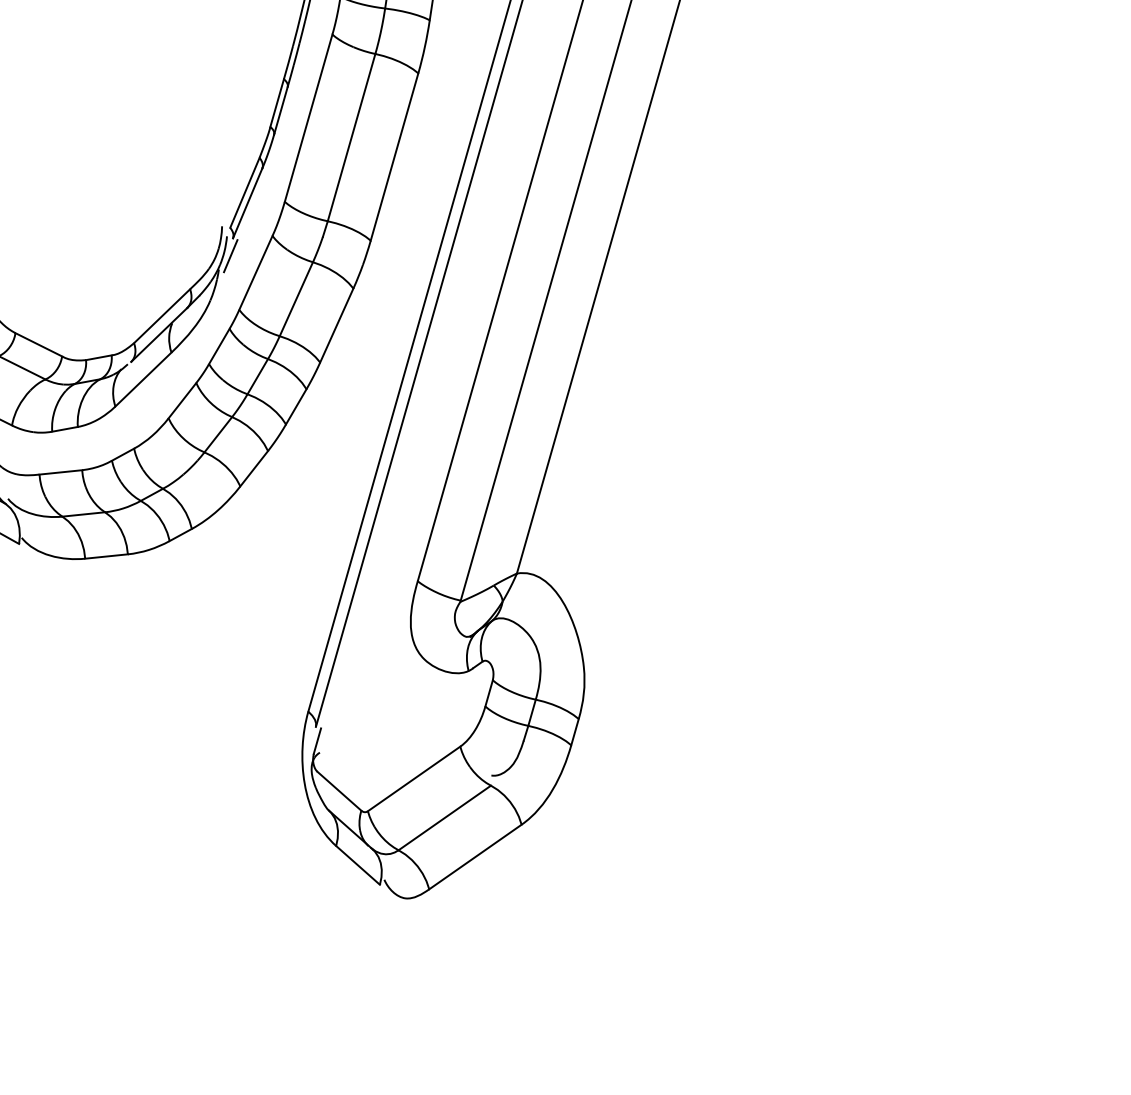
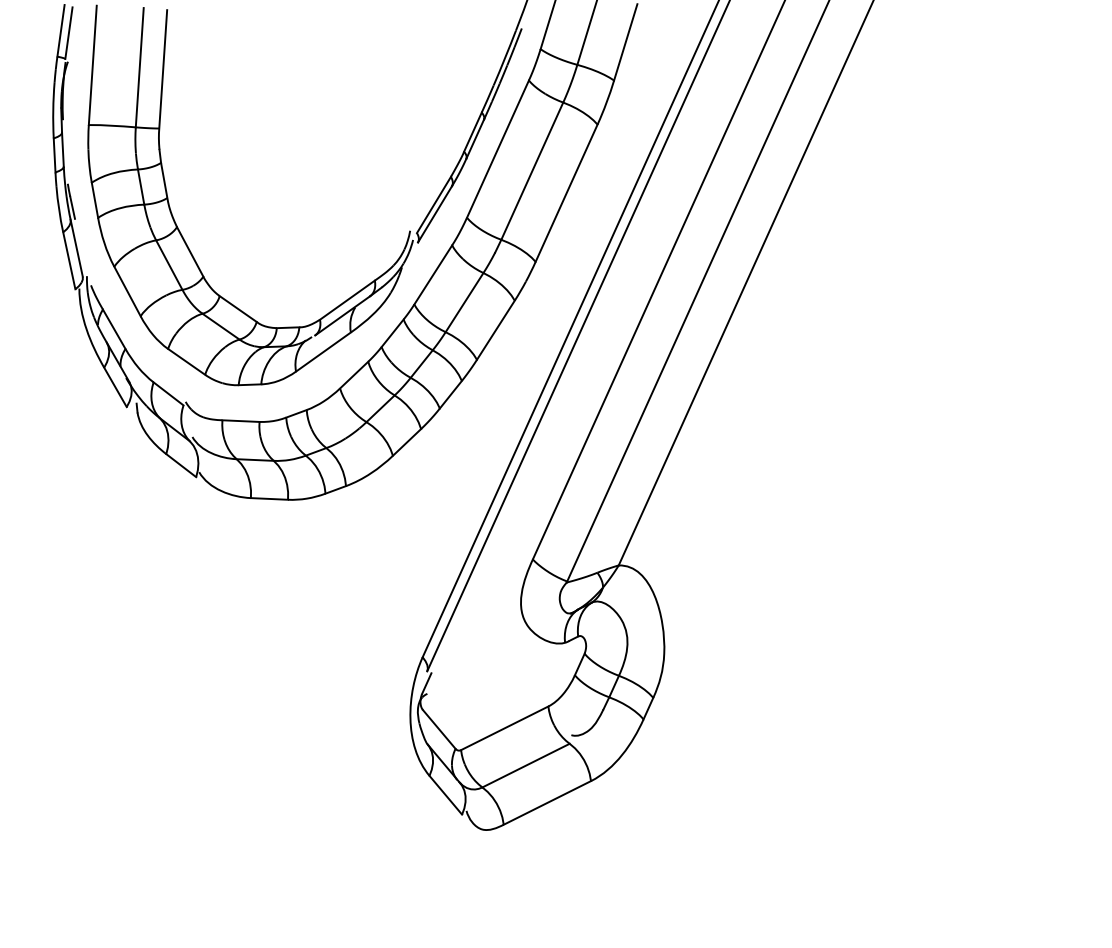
line: (230, 256) -> (413, 257), removed

